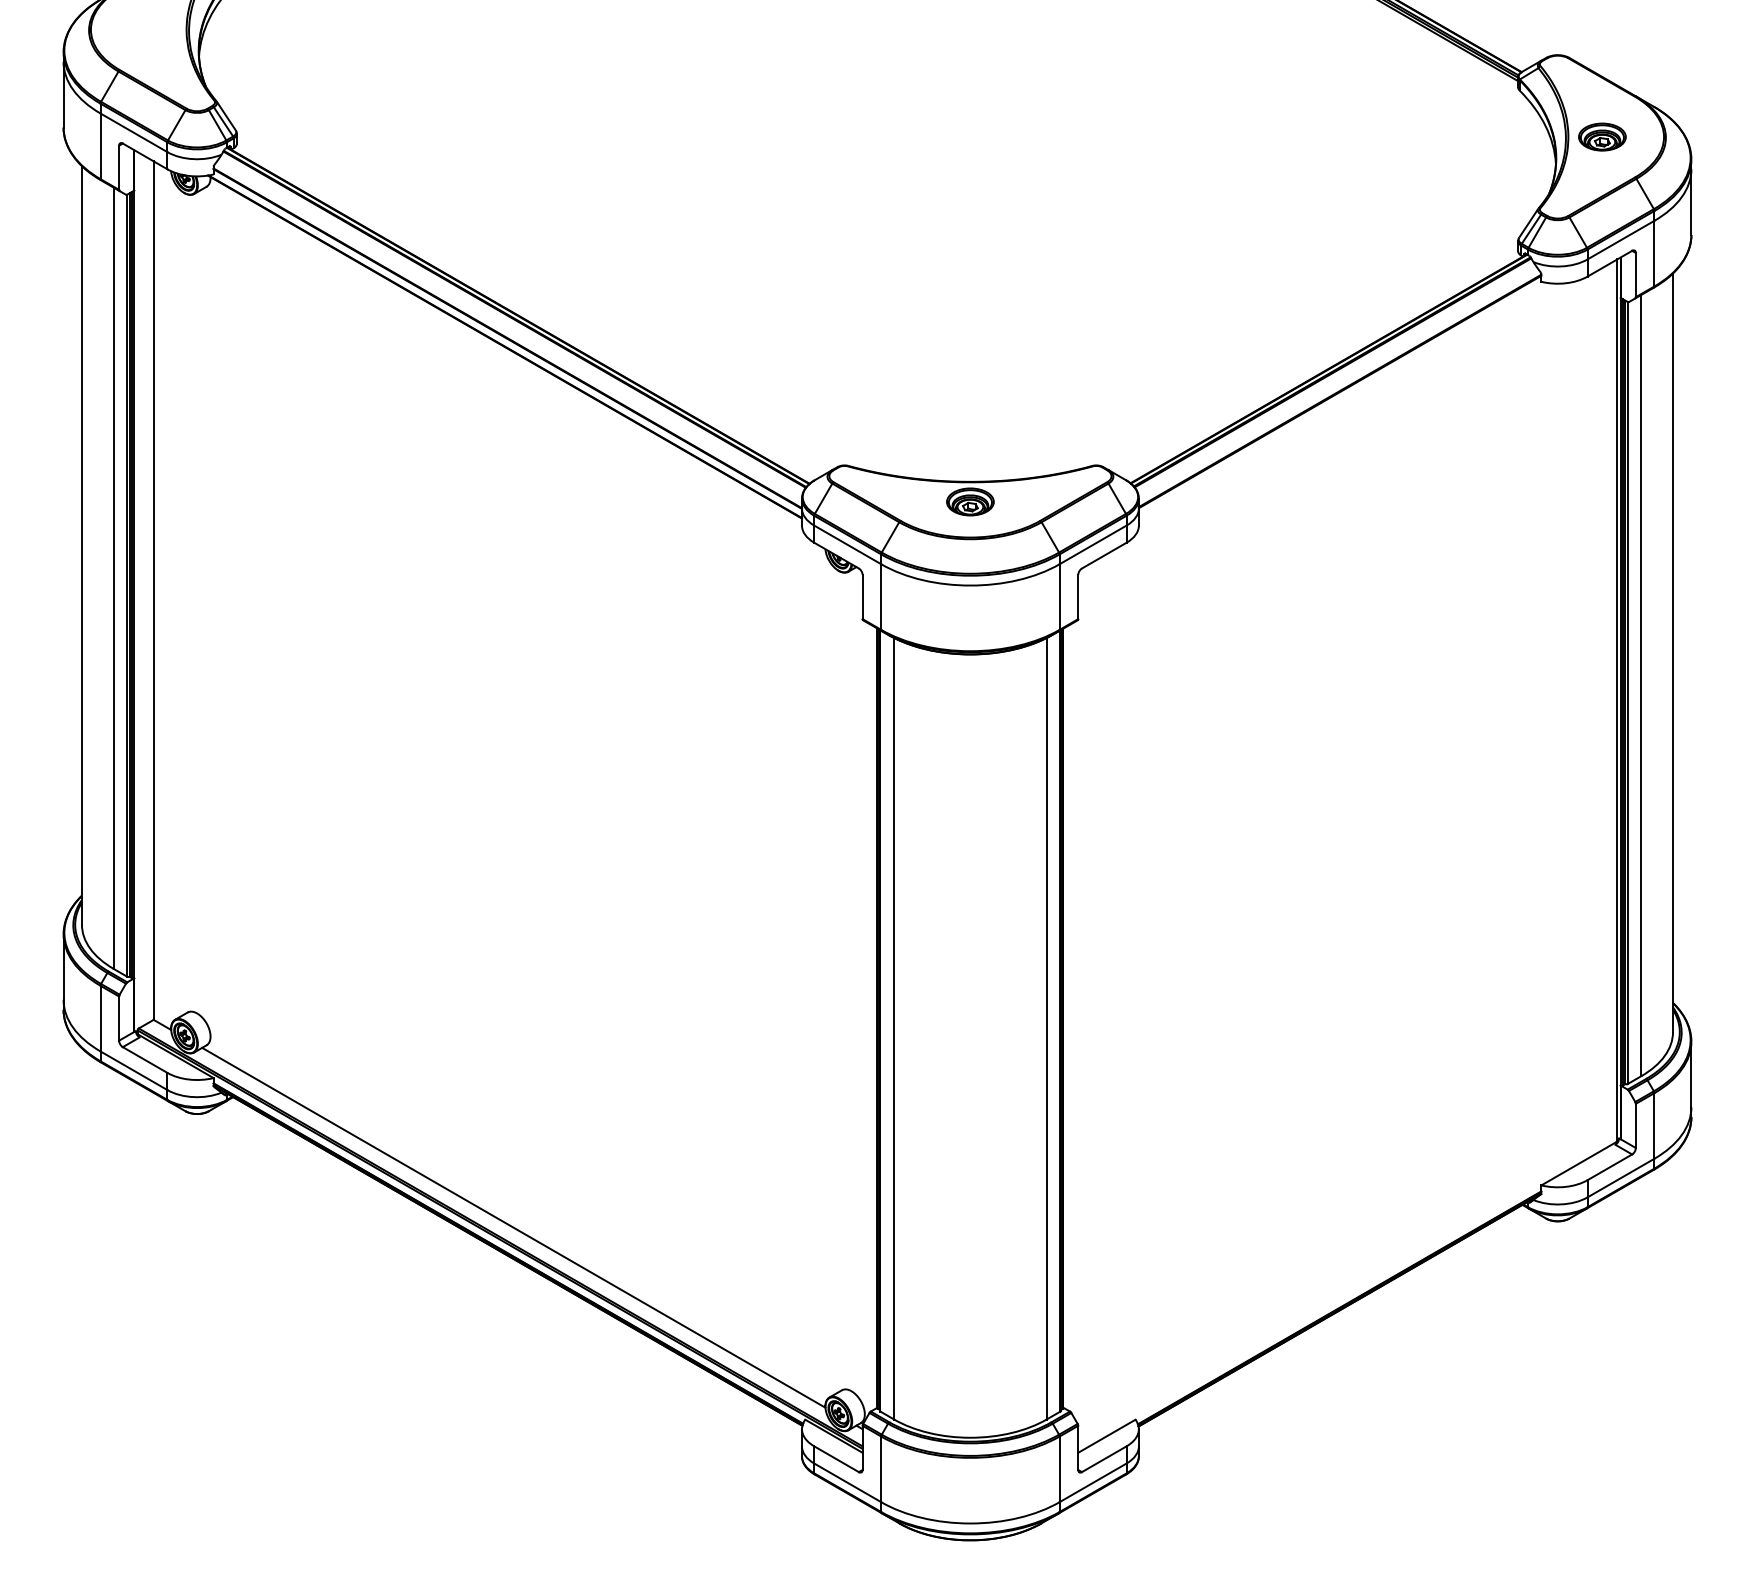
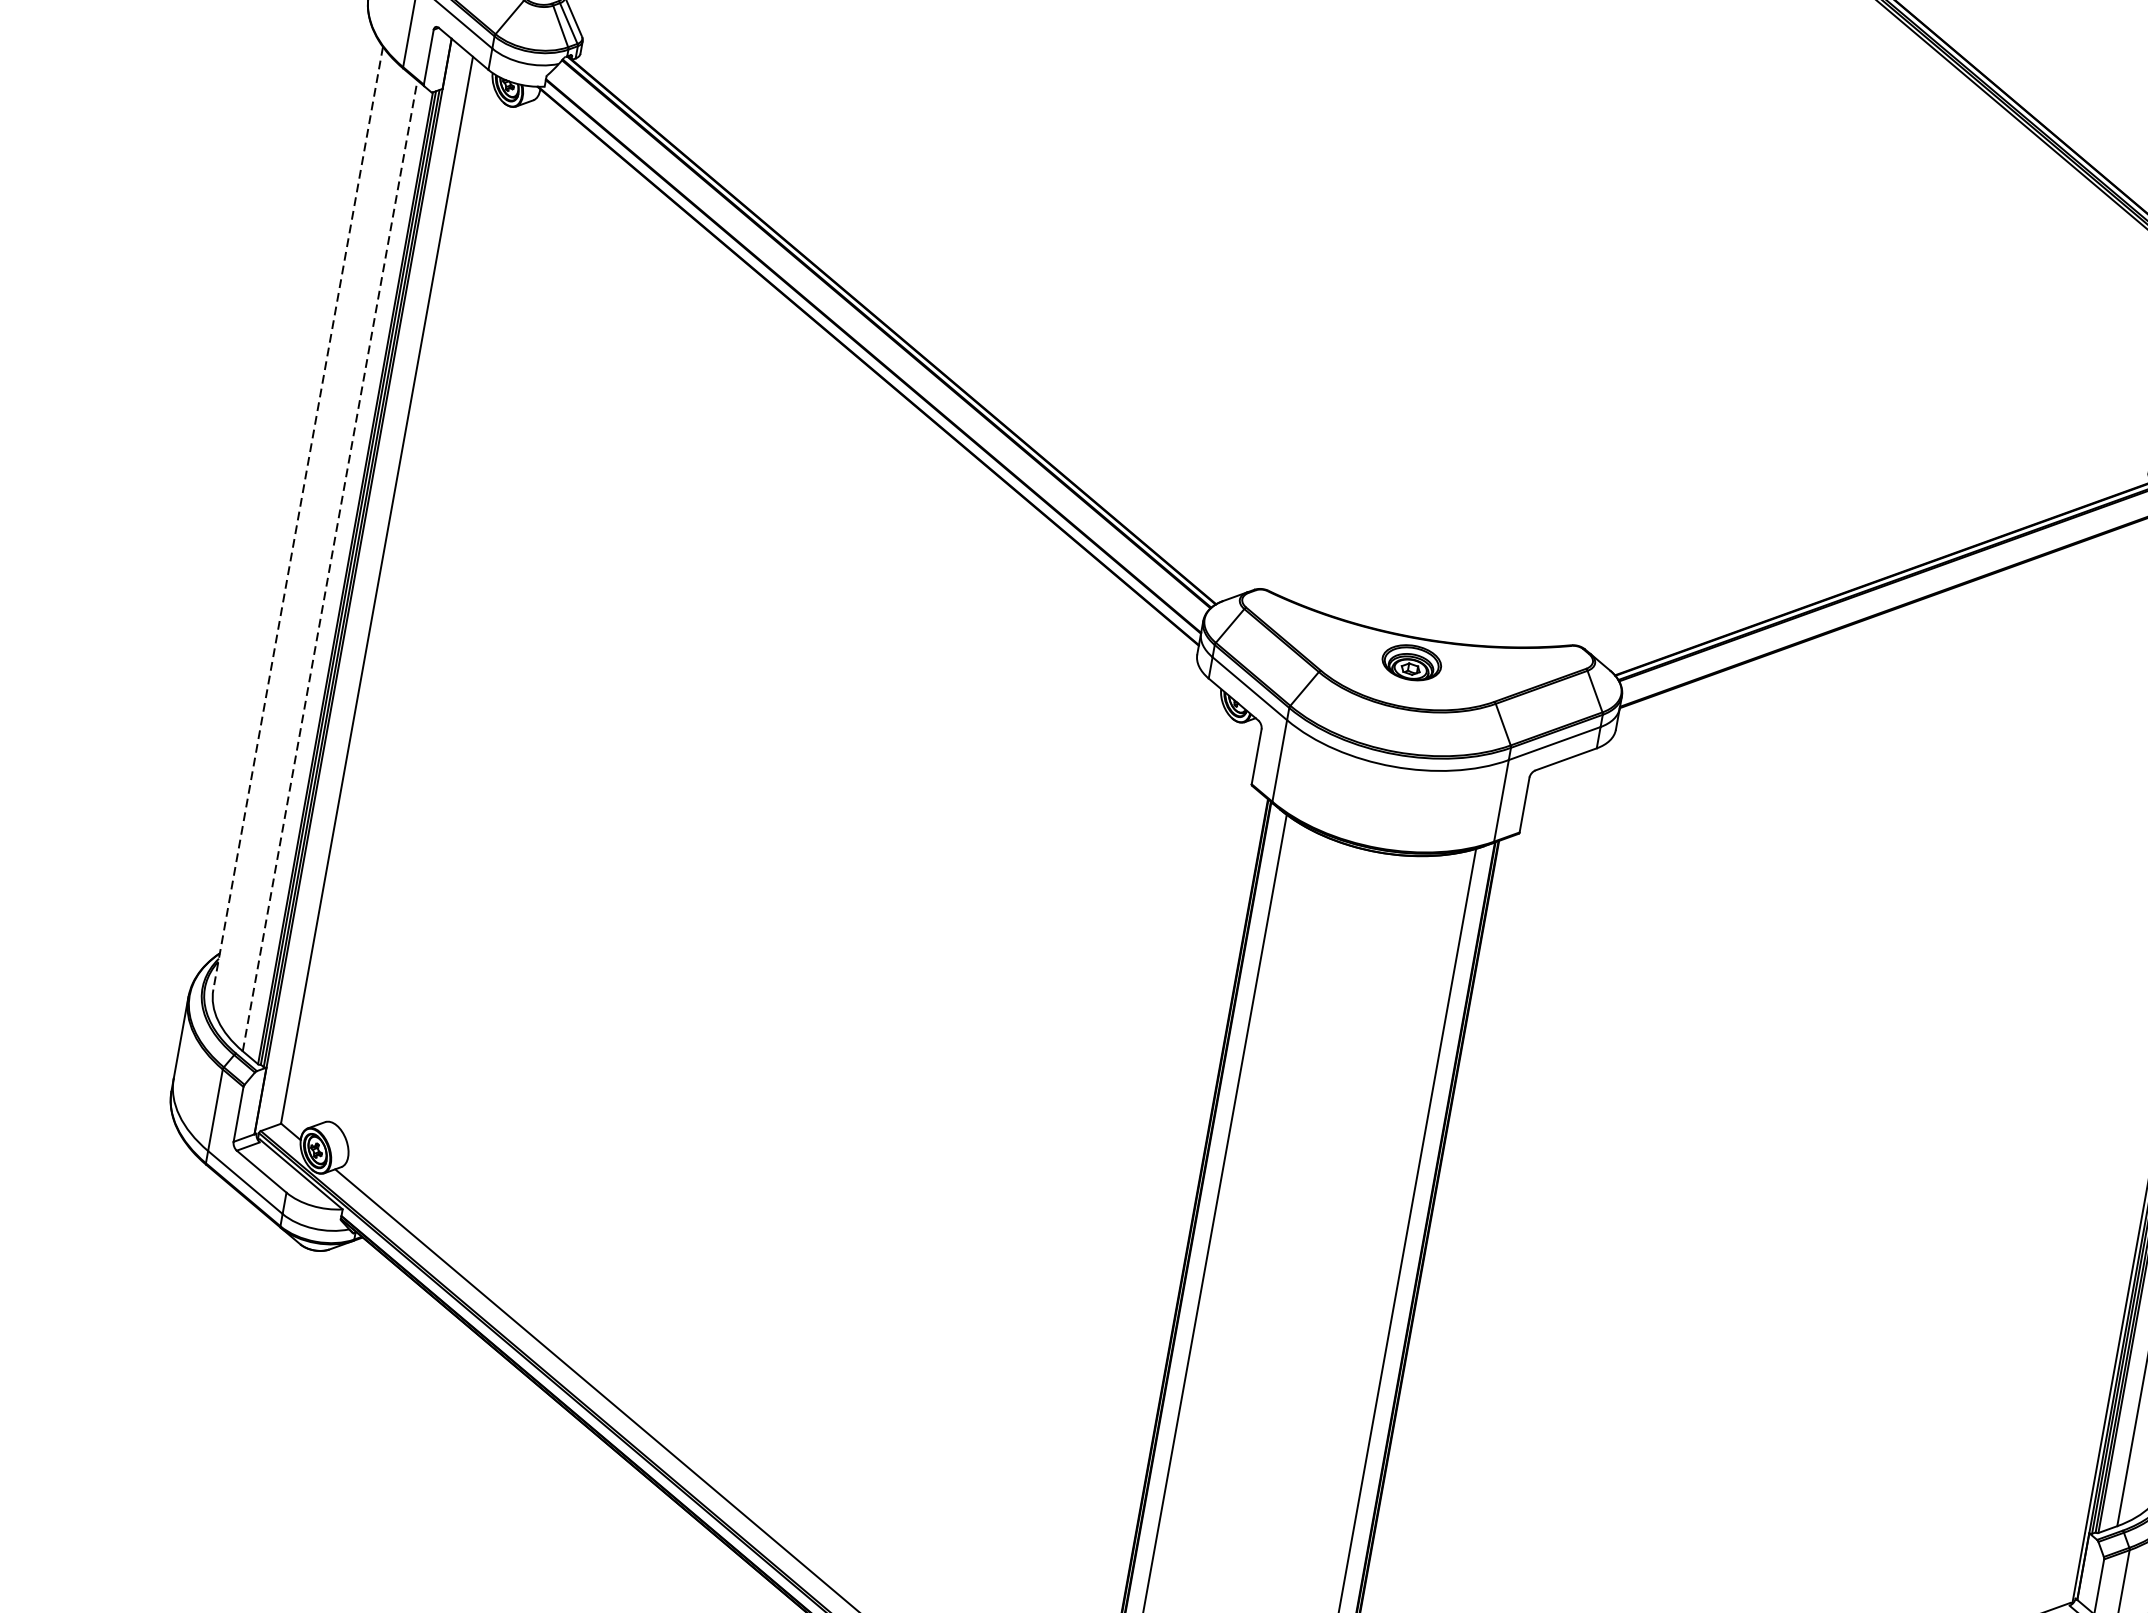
line: (81, 546) -> (297, 519), solid -> dashed
line: (113, 578) -> (329, 566), solid -> dashed

